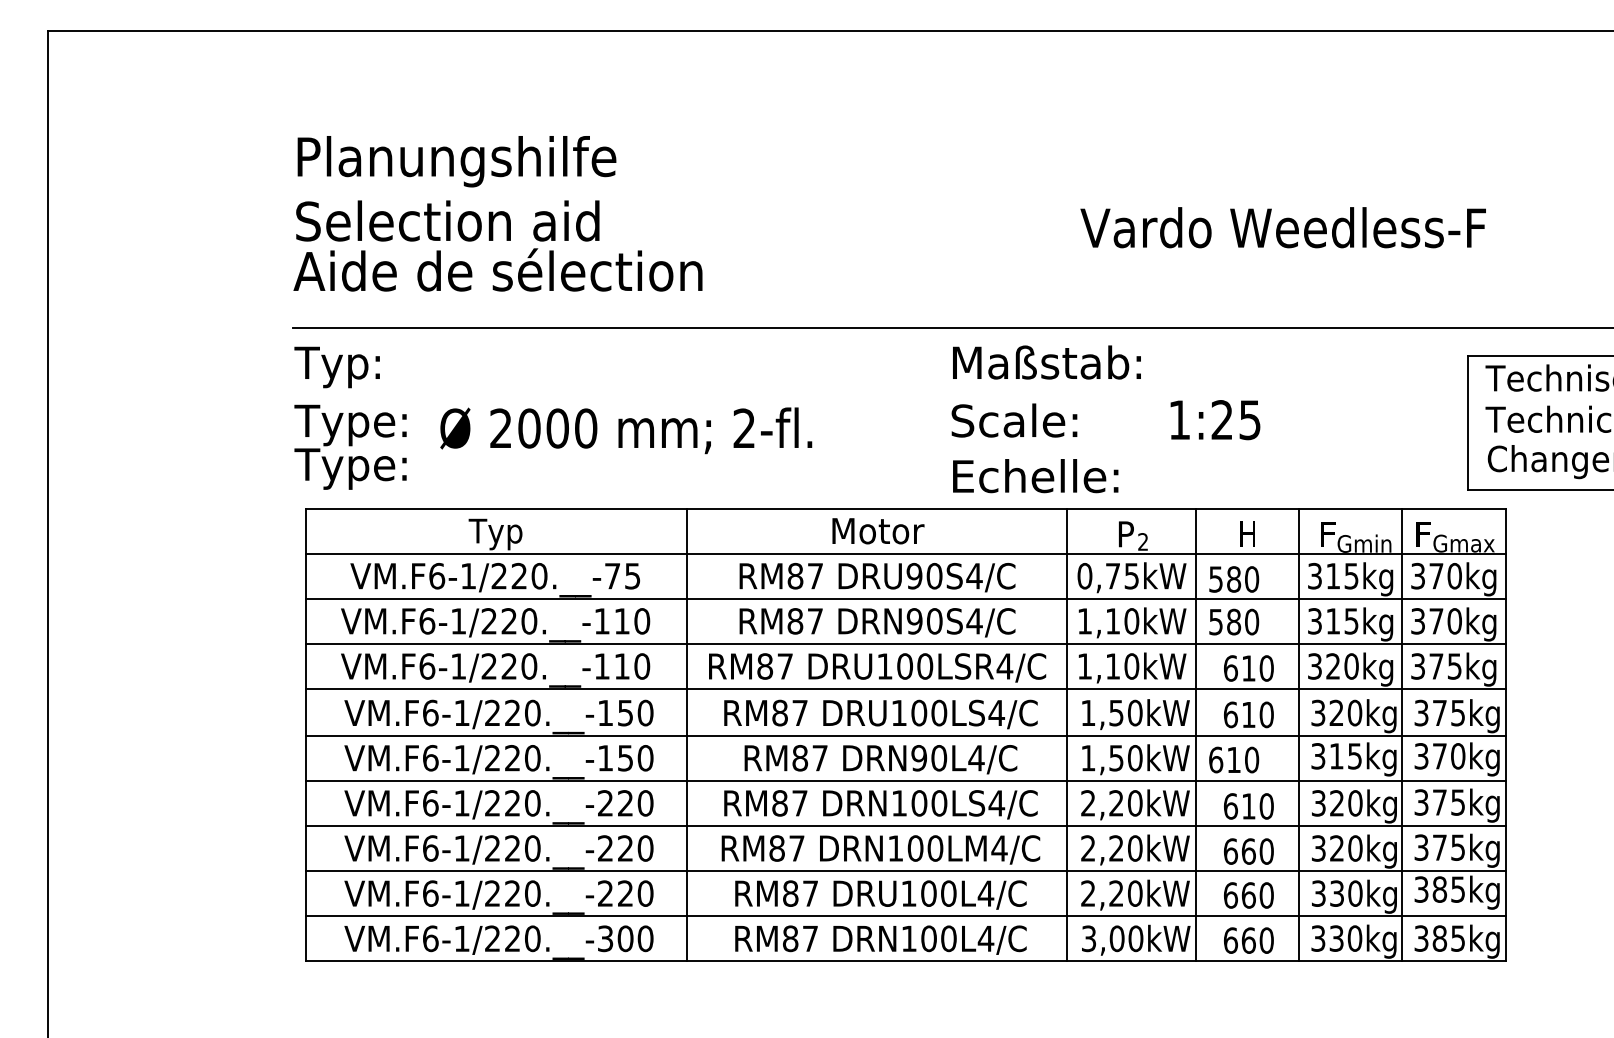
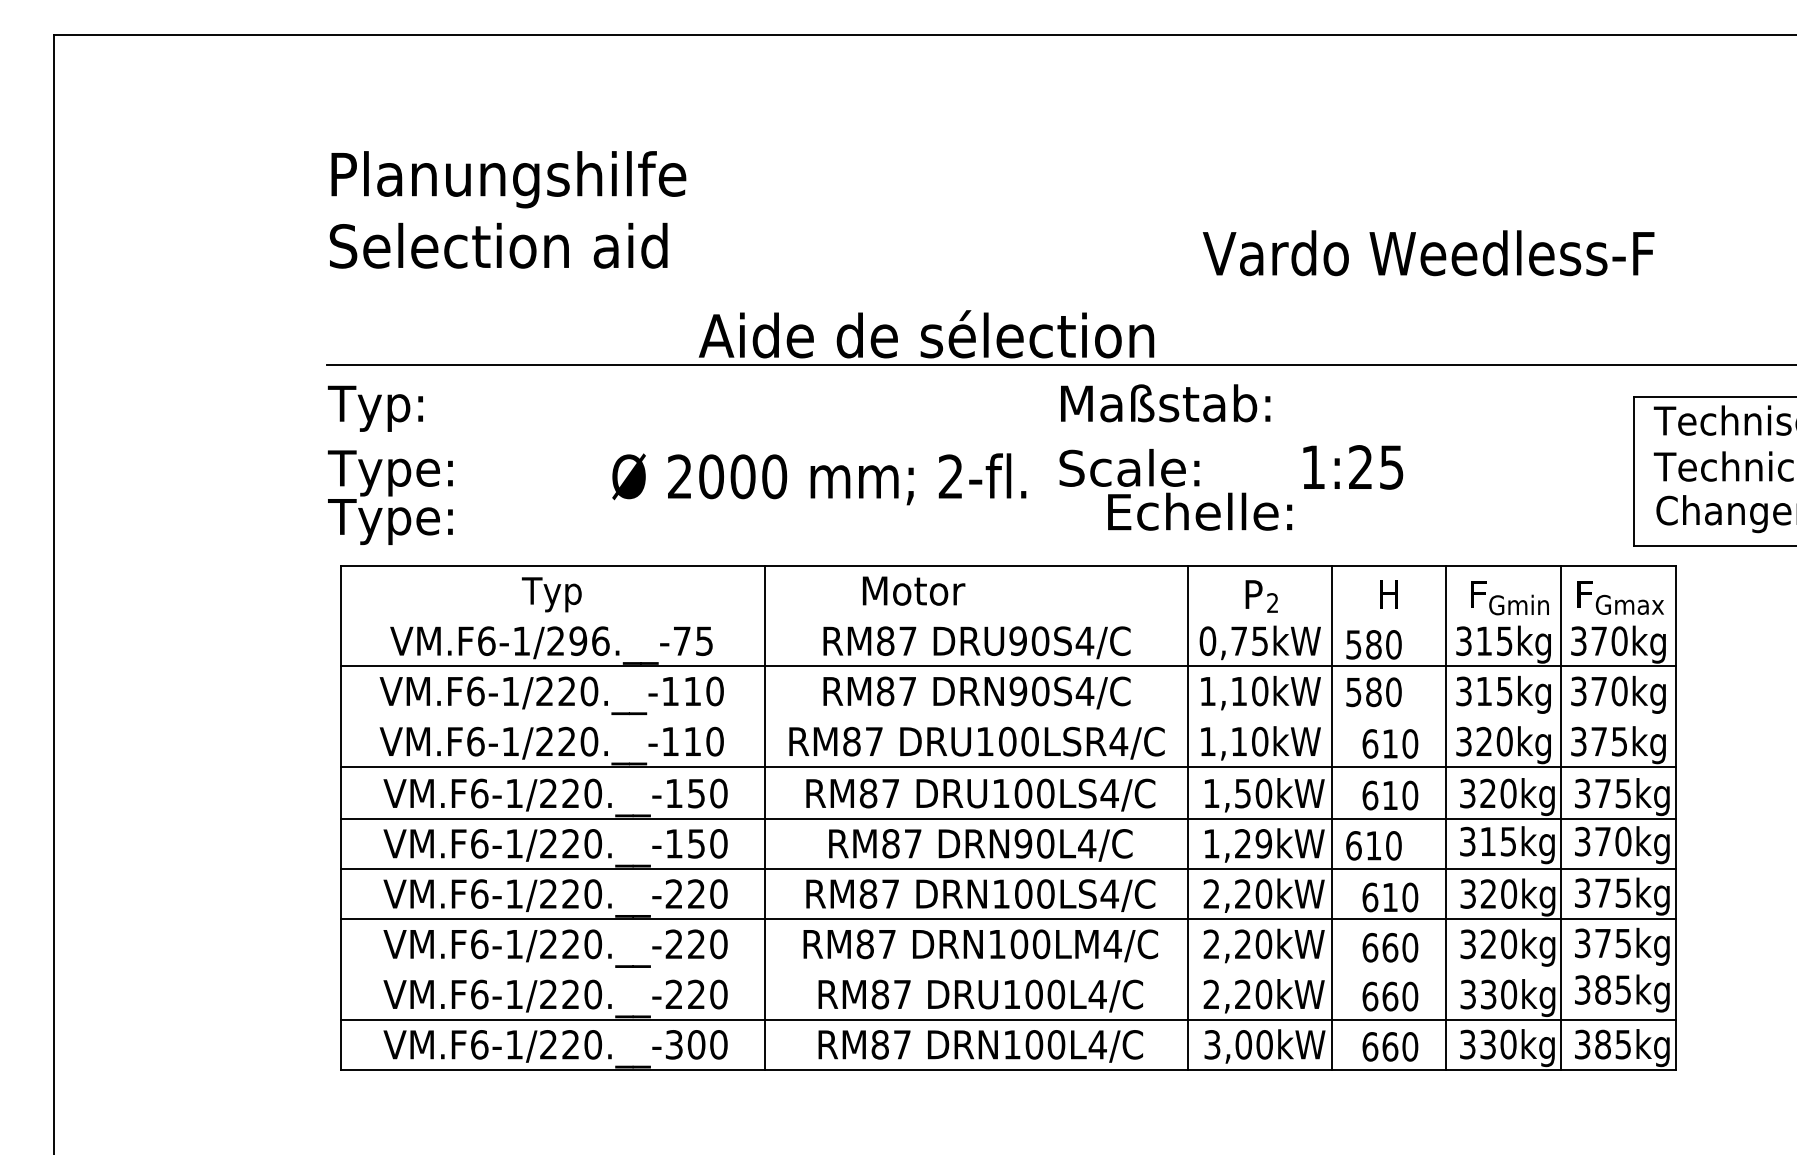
text: (497, 270) -> (926, 334), moved
text: (626, 430) -> (819, 479), moved
text: (1036, 475) -> (1200, 511), moved
text: (877, 530) -> (913, 590), moved
line: (905, 554) -> (1008, 616), removed
text: (529, 576) -> (589, 641), VM.F6-1/220.__-75 -> VM.F6-1/296.__-75
line: (905, 643) -> (1008, 716), removed
text: (1125, 757) -> (1253, 843), 1,50kW -> 1,29kW
line: (905, 871) -> (1008, 969), removed

